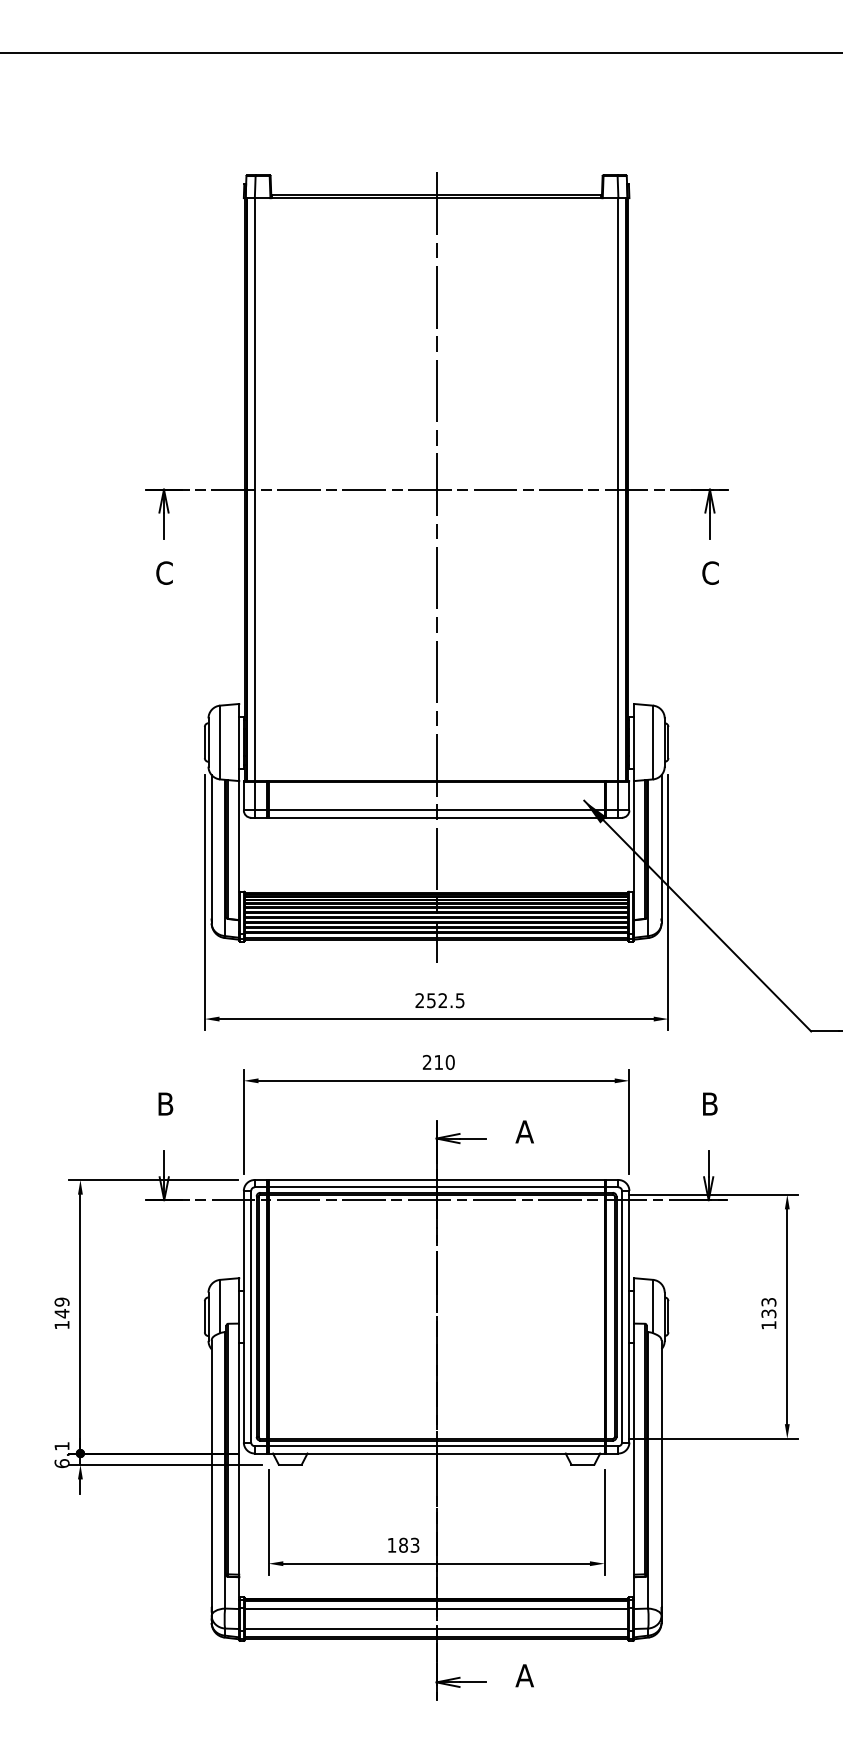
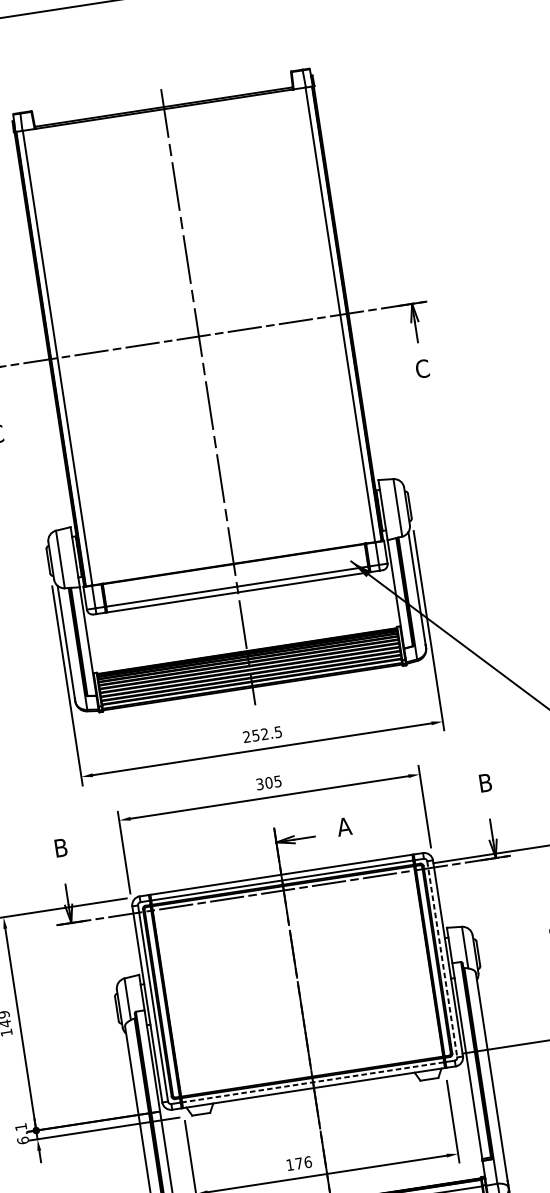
text: (438, 1061) -> (268, 782), 210 -> 305
line: (622, 1316) -> (442, 959), solid -> dashed
line: (436, 1446) -> (313, 1082), solid -> dashed
text: (409, 1544) -> (303, 1162), 183 -> 176

